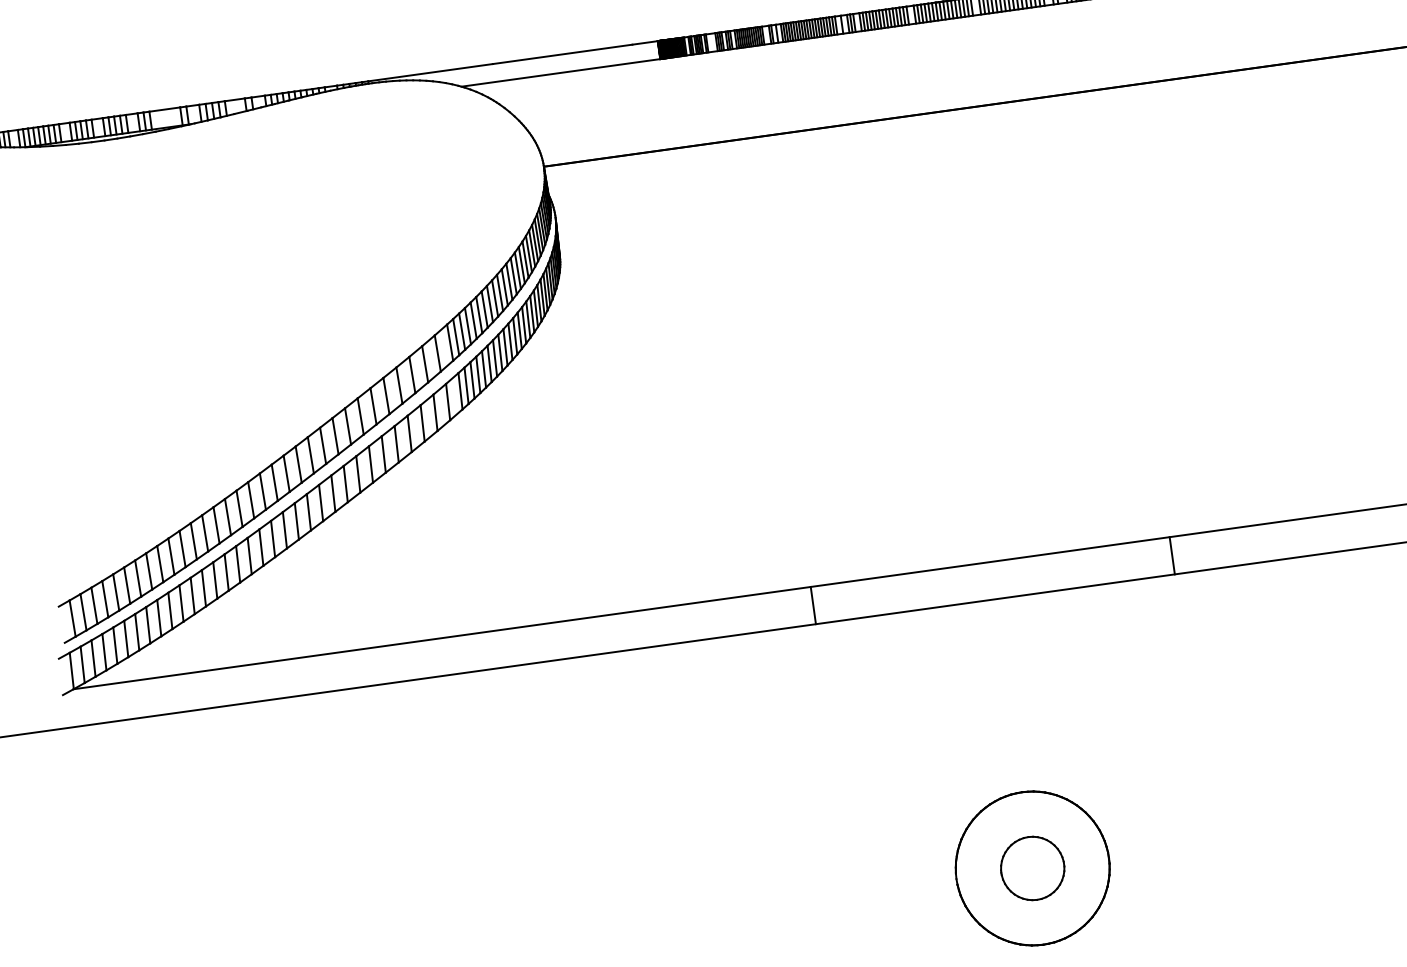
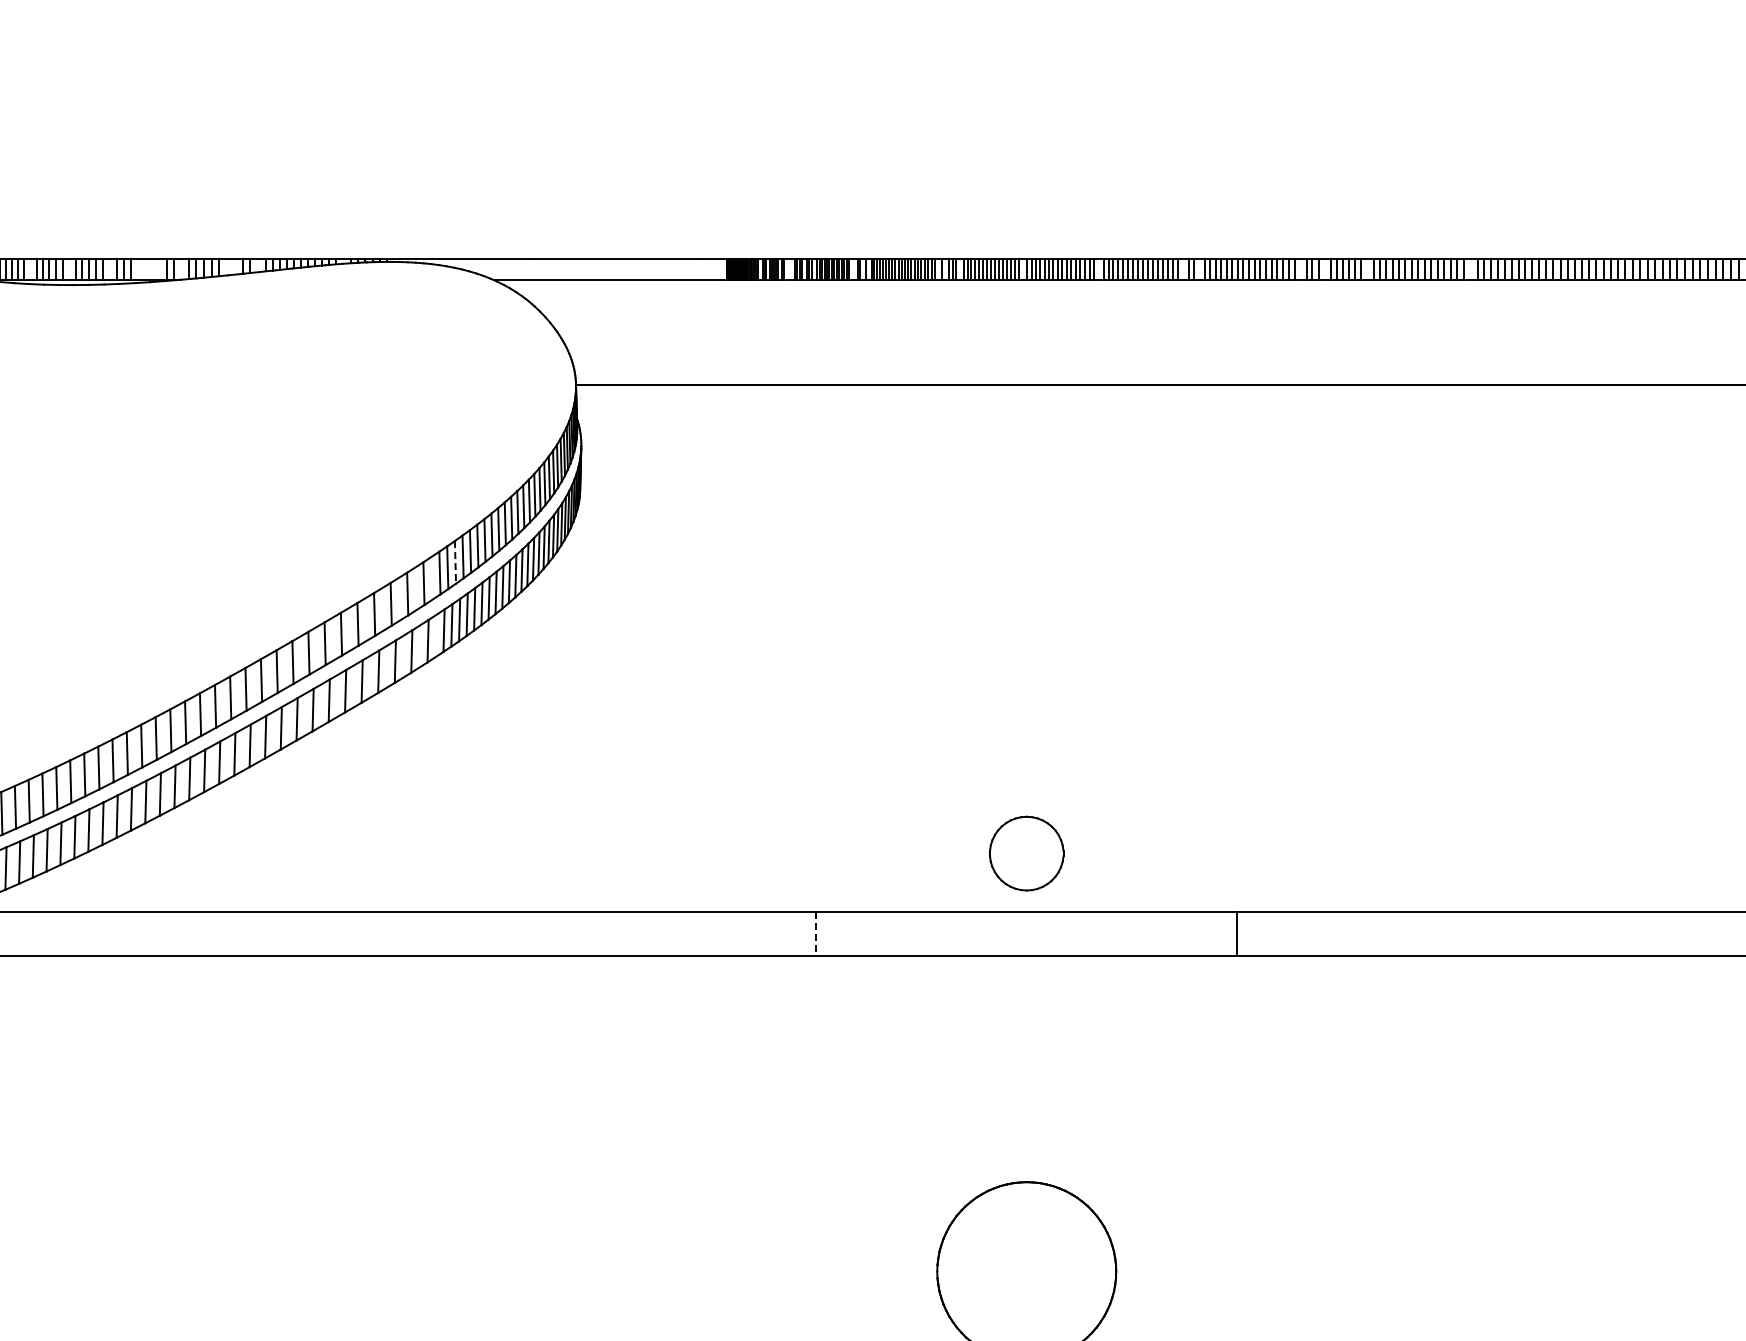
line: (462, 331) -> (455, 562), solid -> dashed
line: (813, 605) -> (816, 933), solid -> dashed
part: (1032, 868) -> (1026, 853), moved

